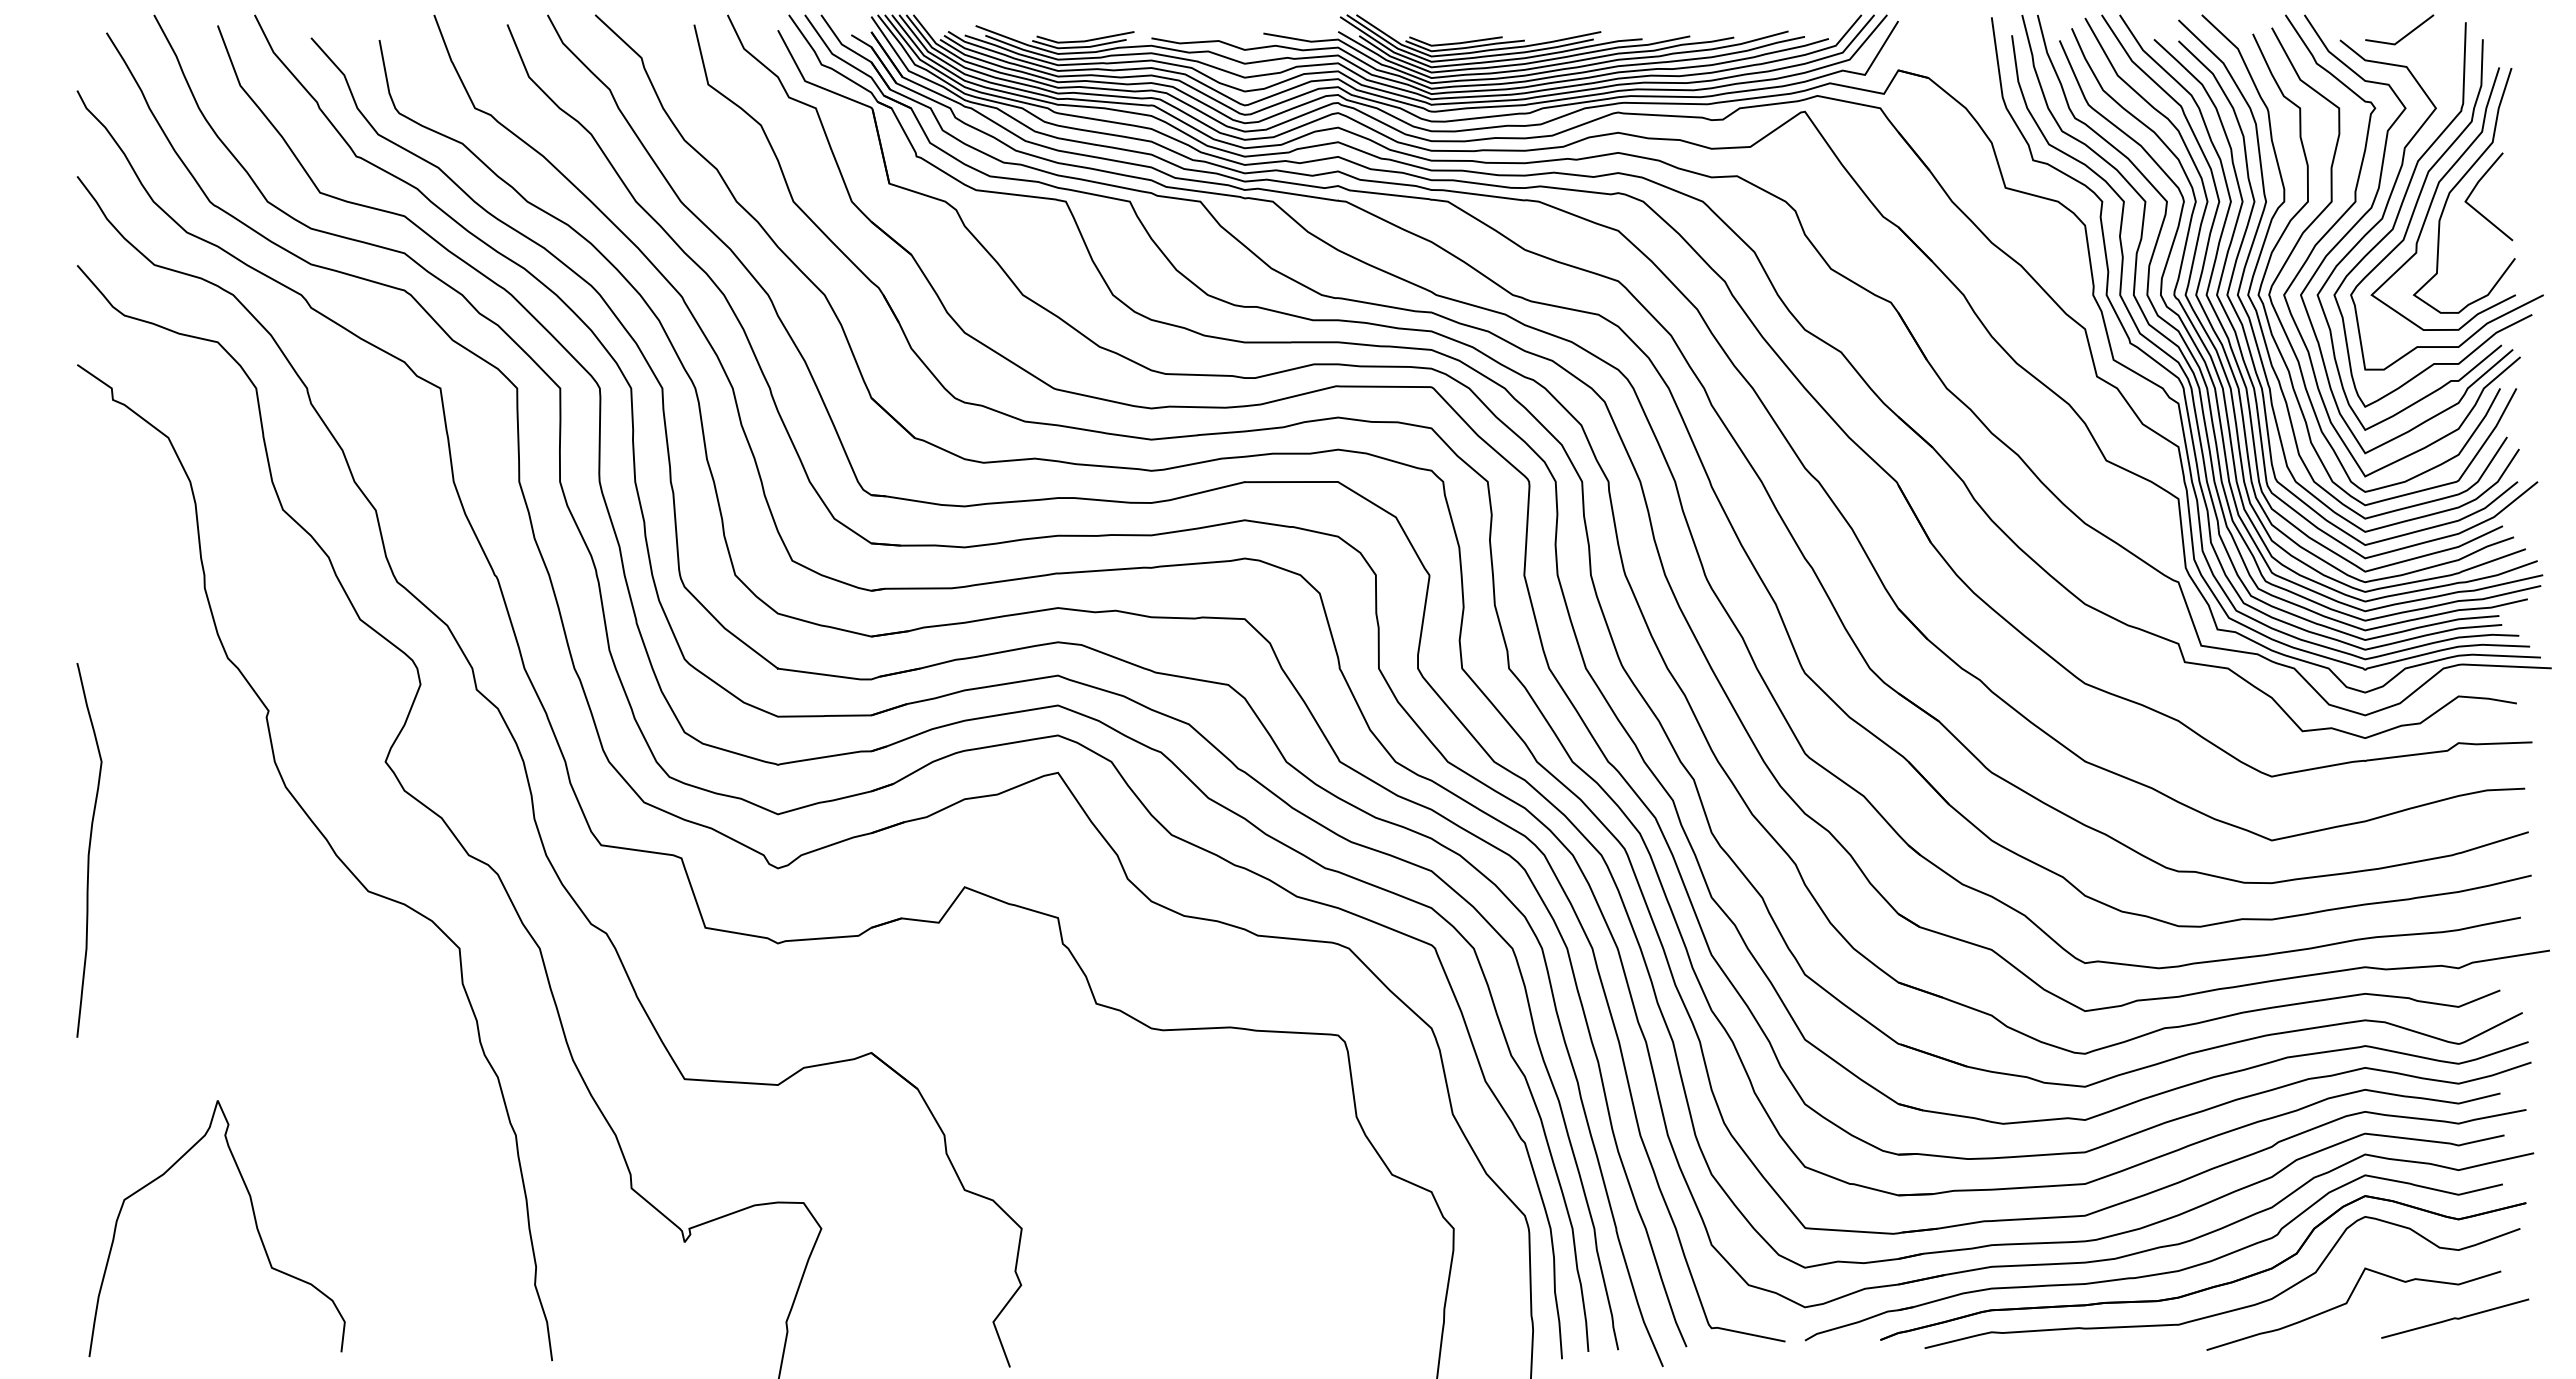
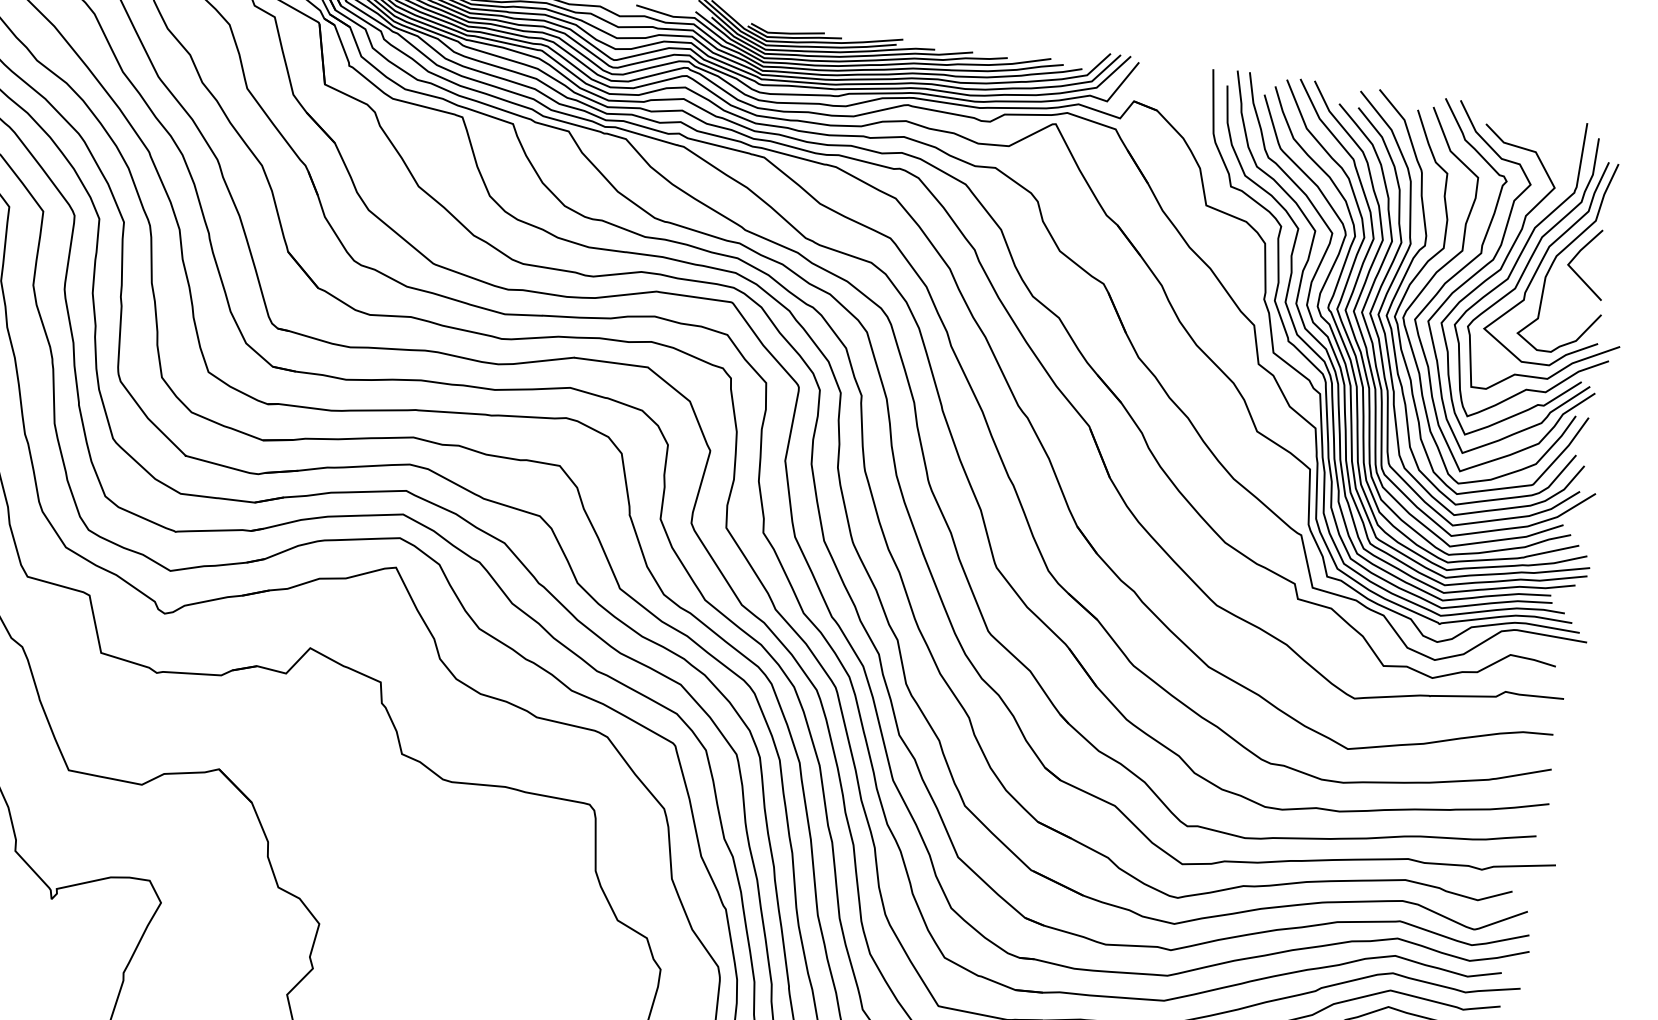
line: (2404, 35) -> (1537, 127), removed

